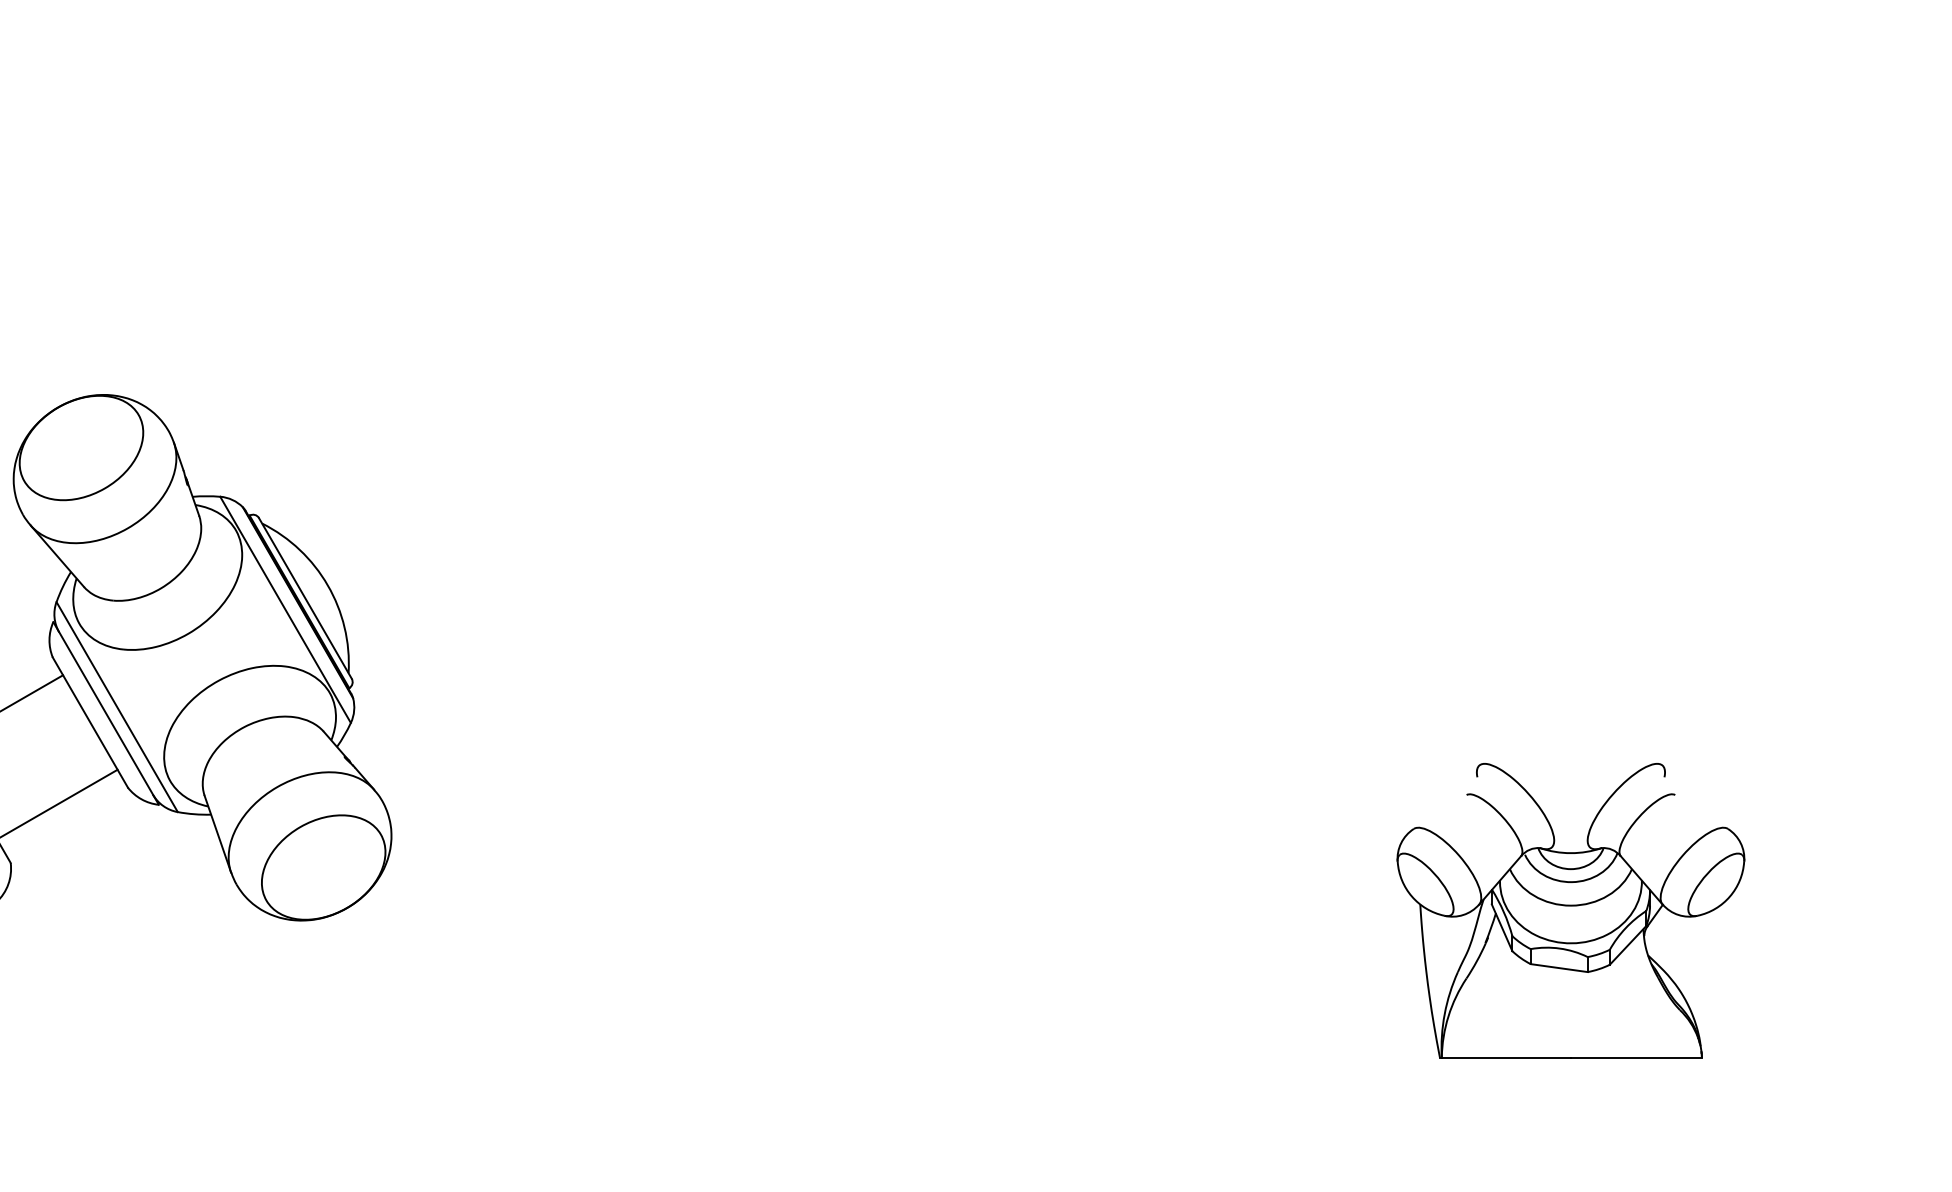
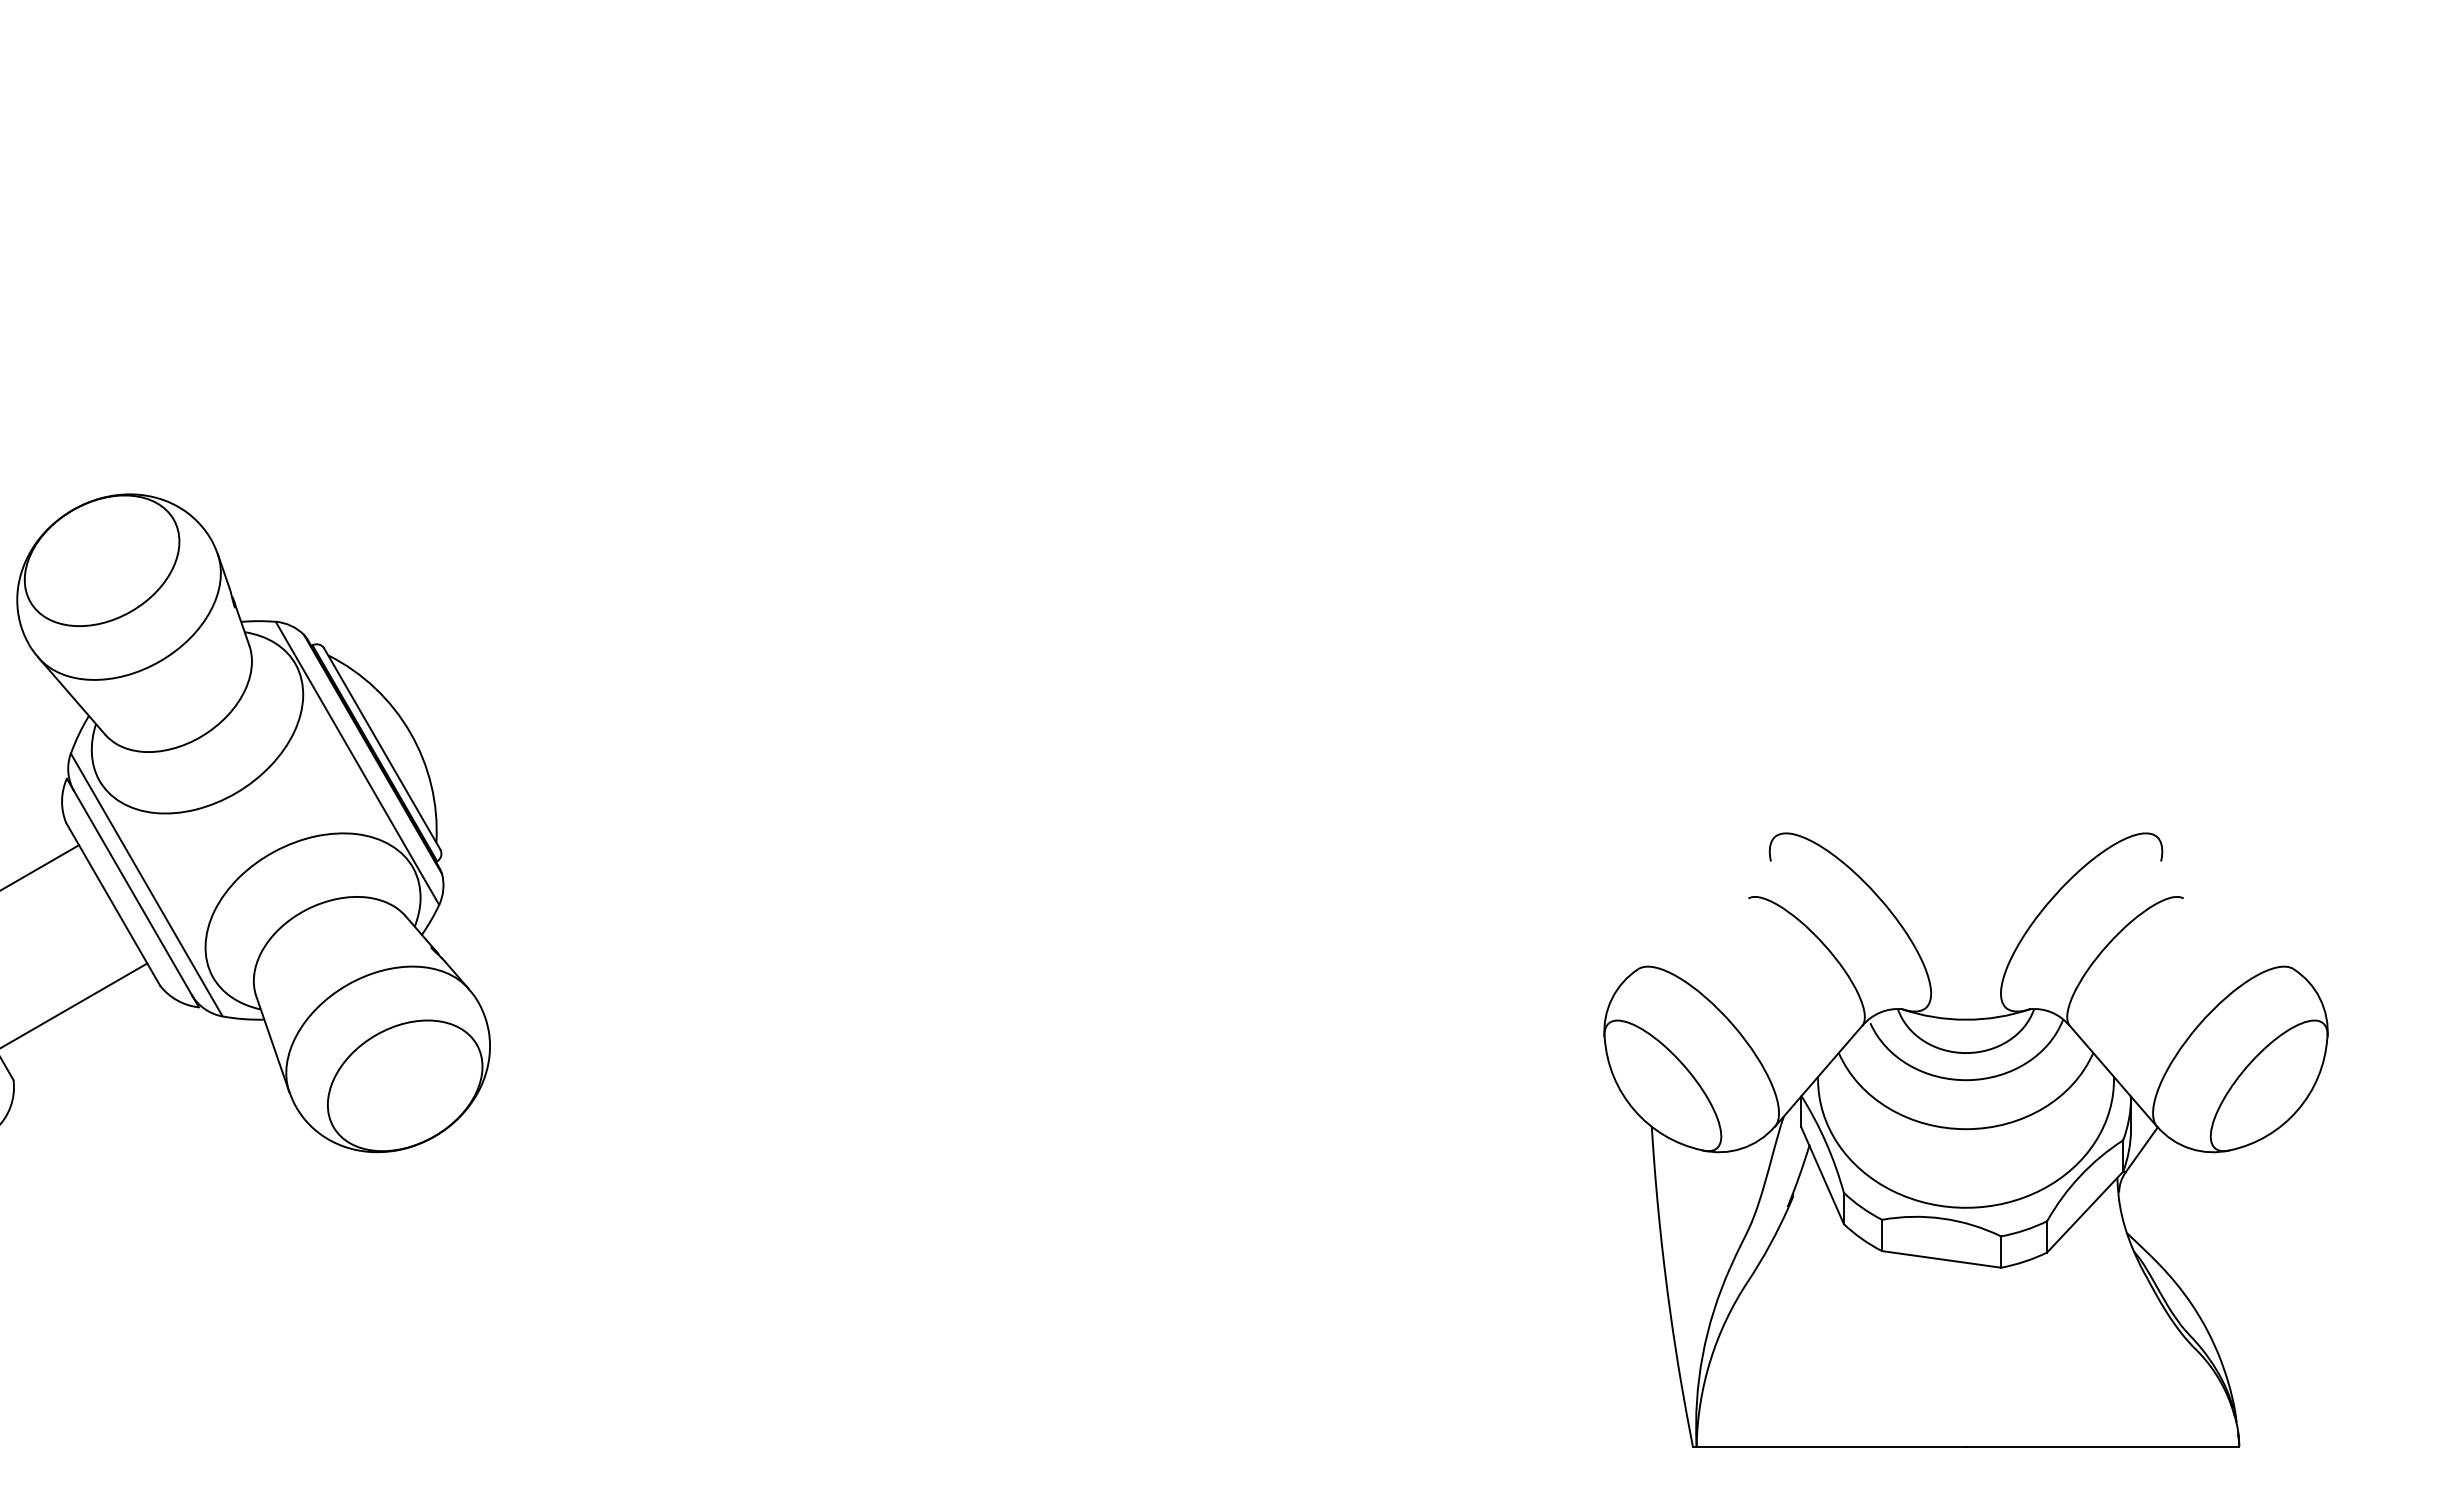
part: (1570, 910) -> (1965, 1139), size x1.67

